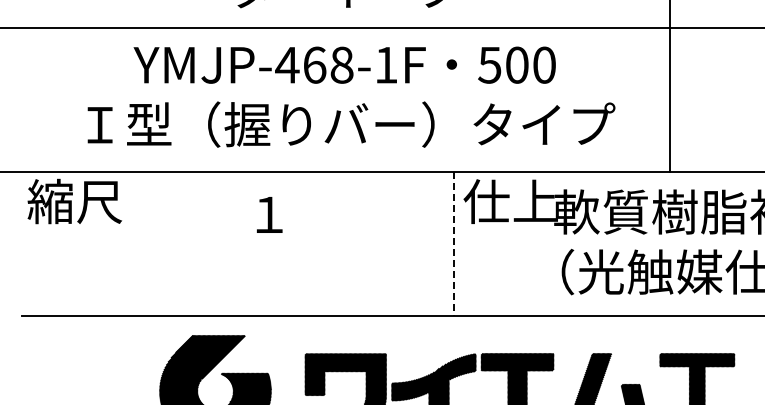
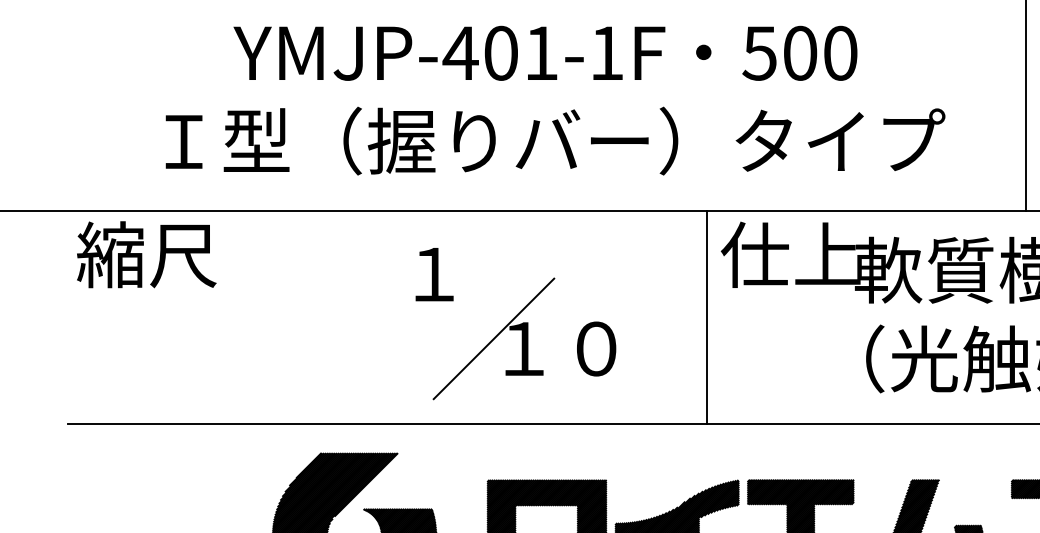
text: (328, 64) -> (521, 52), YMJP-468-1F -> YMJP-401-1F
line: (454, 244) -> (707, 318), dashed -> solid
part: (330, 258) -> (524, 338), added

